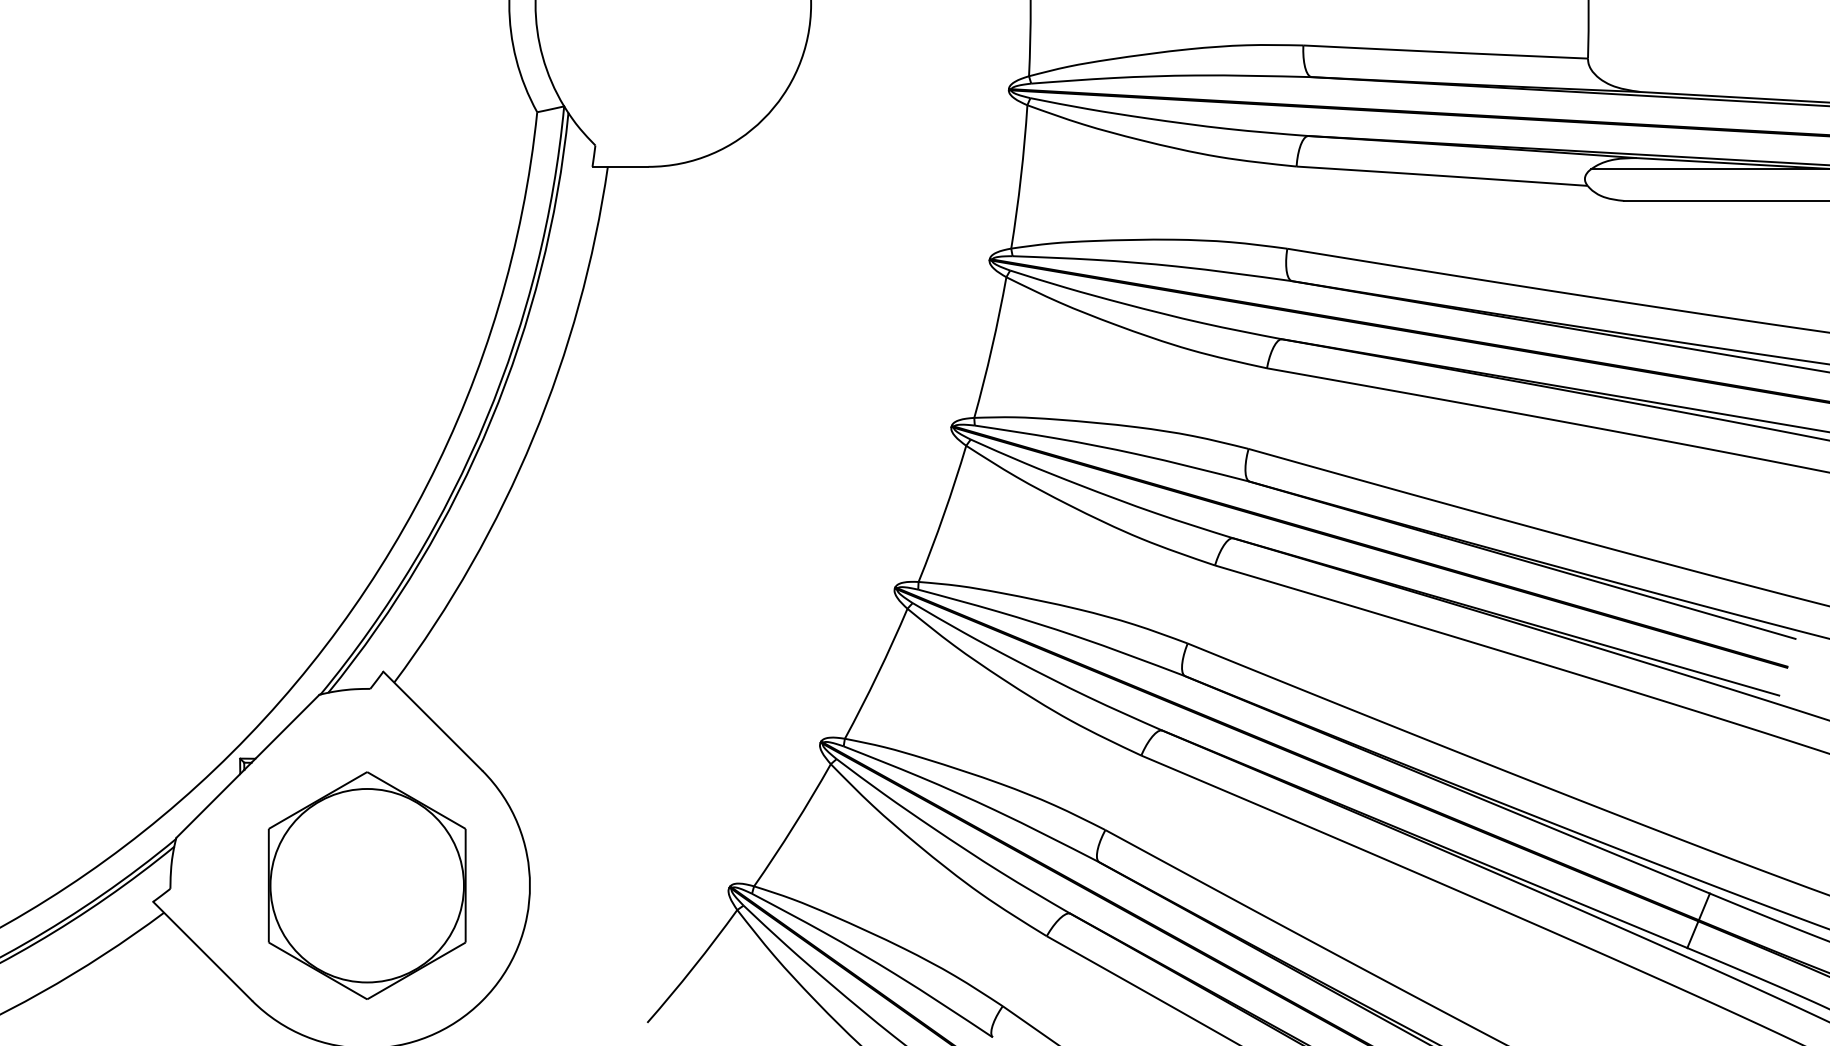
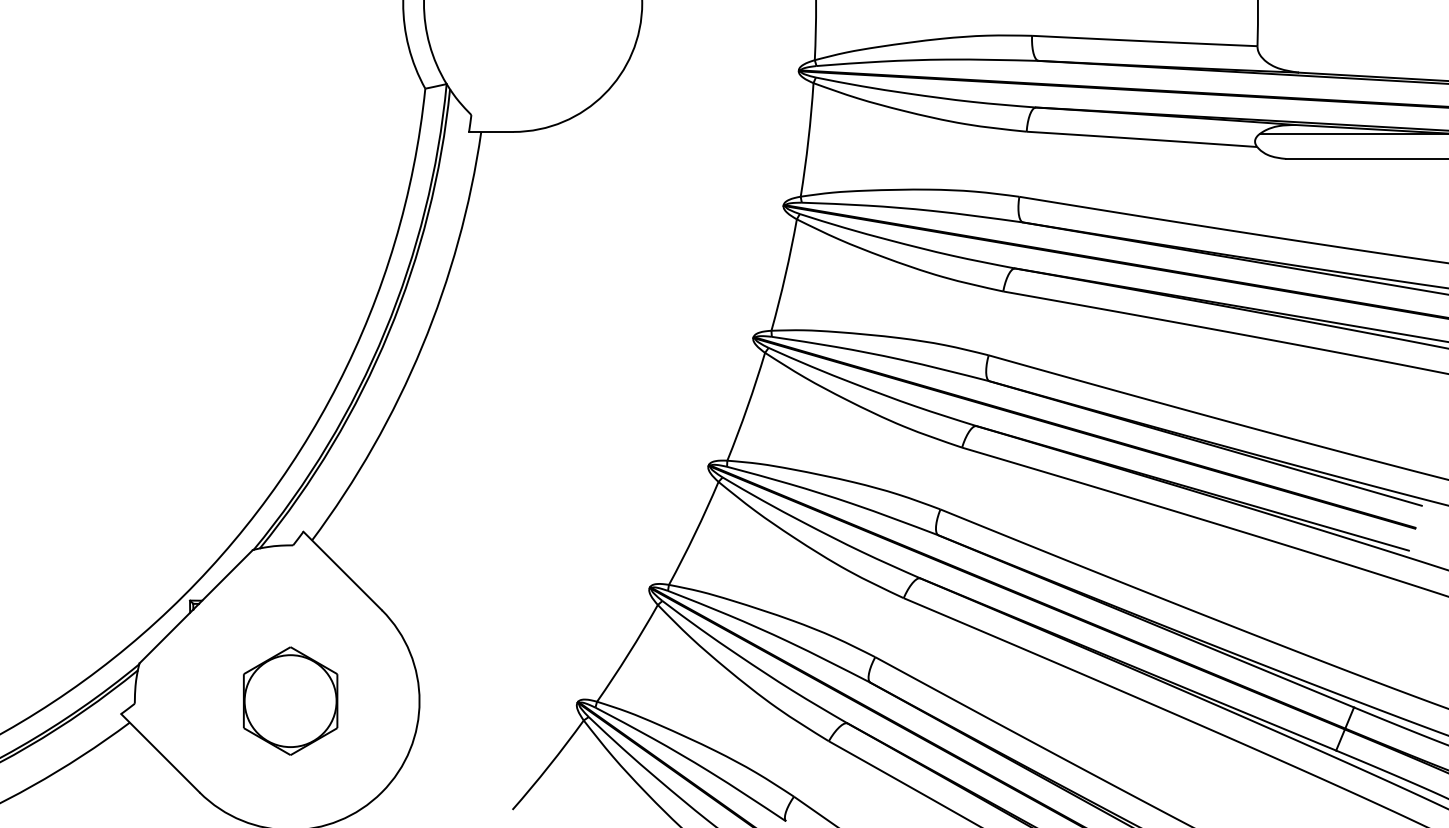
part: (366, 884) -> (290, 700), size x0.6

